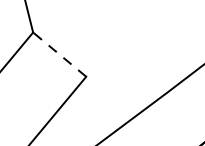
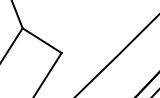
line: (58, 54) -> (41, 40), dashed -> solid

